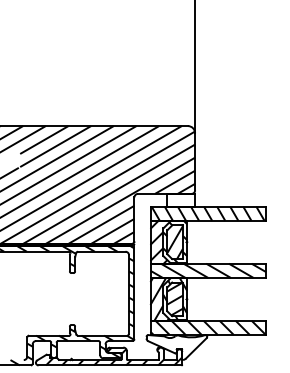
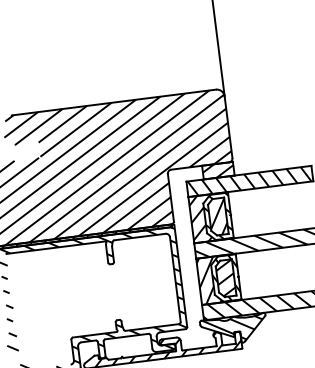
hatch: (180, 199) -> (217, 169), added
hatch: (175, 346) -> (232, 329), added

